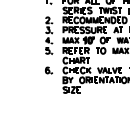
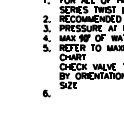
part: (49, 70) -> (47, 93), moved

